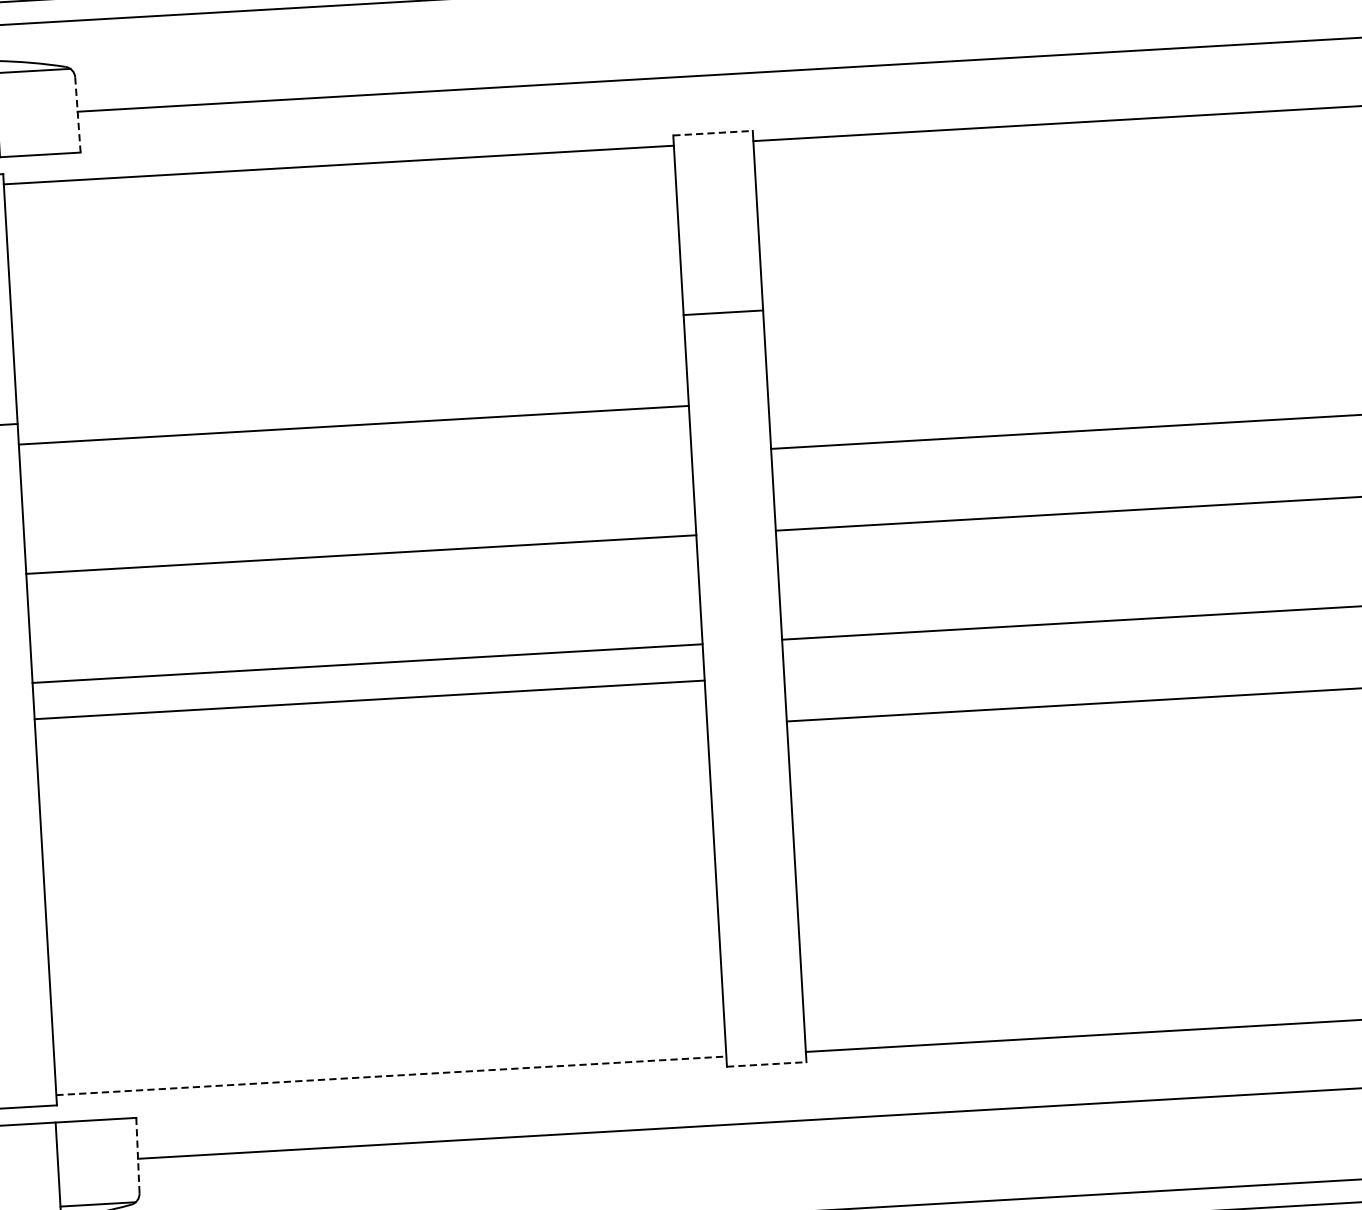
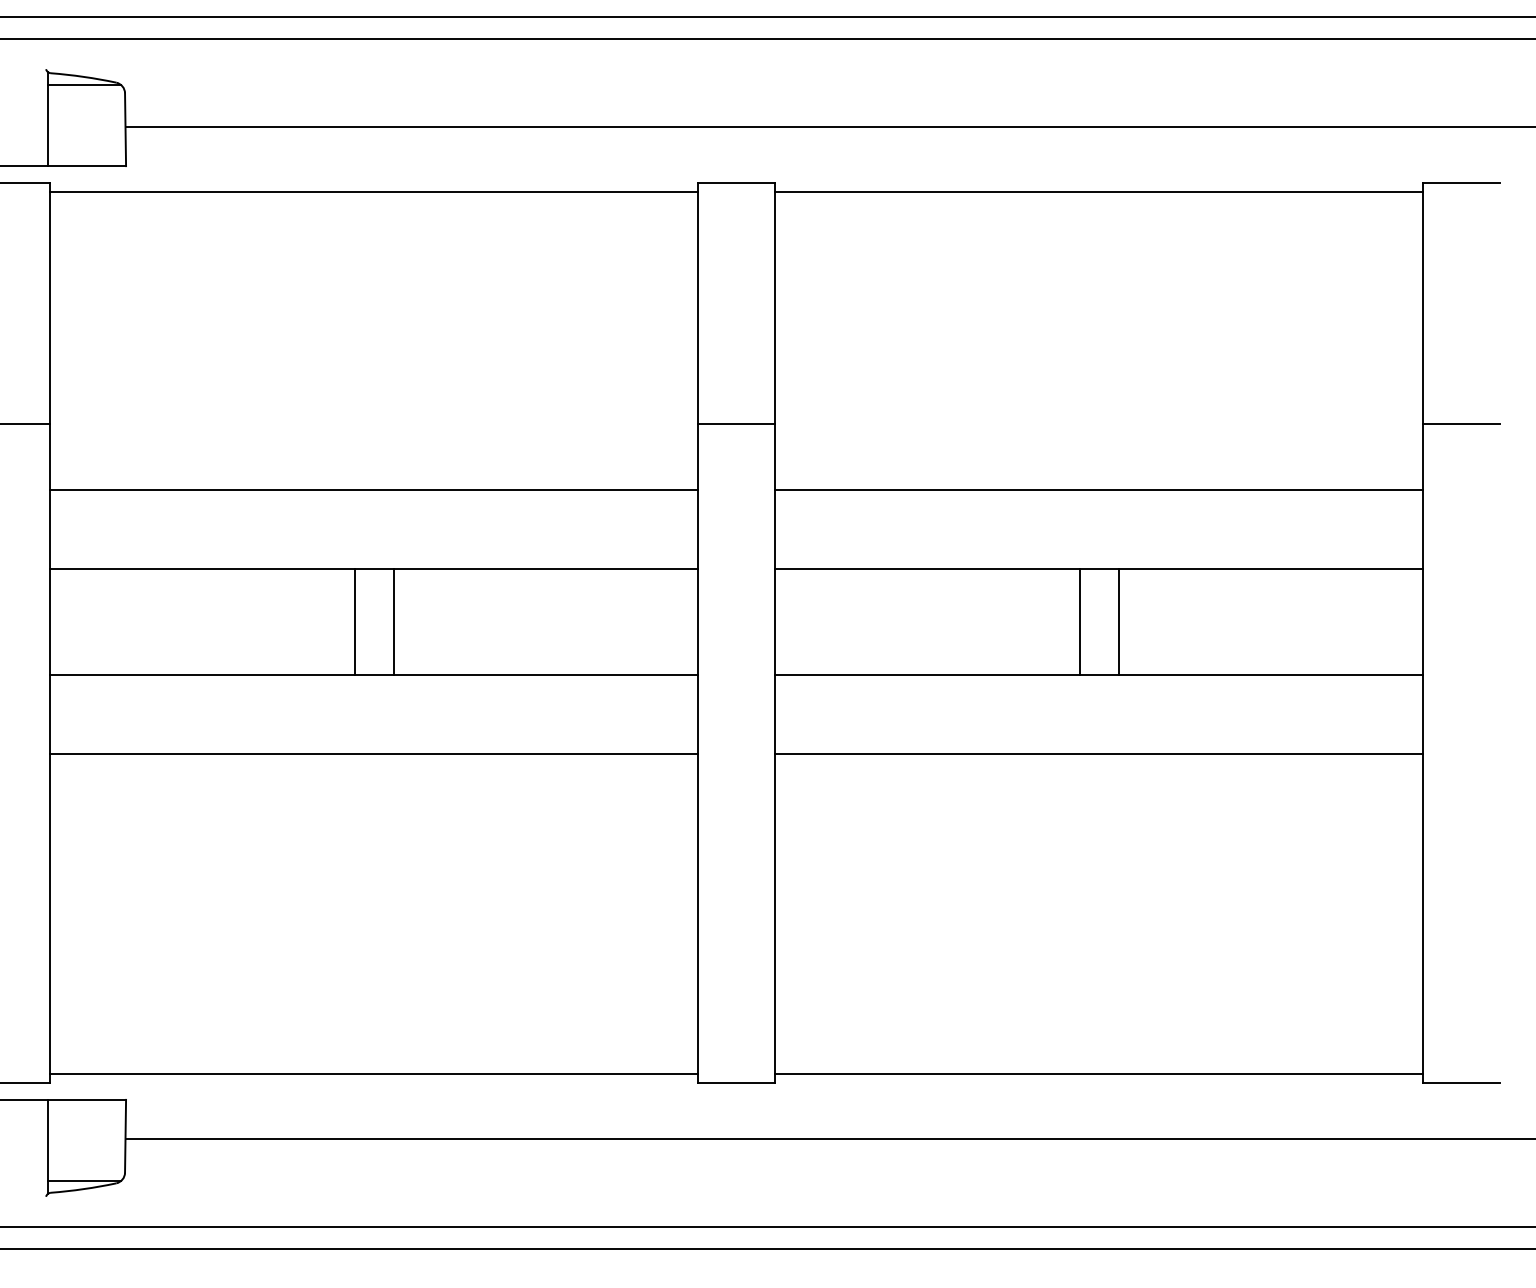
line: (77, 115) -> (125, 130), dashed -> solid
line: (713, 133) -> (737, 182), dashed -> solid
line: (723, 313) -> (736, 424), moved
line: (354, 425) -> (374, 490), moved
line: (1134, 564) -> (1119, 621), added
line: (1093, 566) -> (1079, 621), added
line: (385, 607) -> (394, 621), added
line: (343, 609) -> (354, 621), added
line: (369, 699) -> (374, 753), moved
line: (767, 1064) -> (737, 1083), dashed -> solid
line: (391, 1075) -> (374, 1073), dashed -> solid
line: (137, 1154) -> (125, 1135), dashed -> solid

